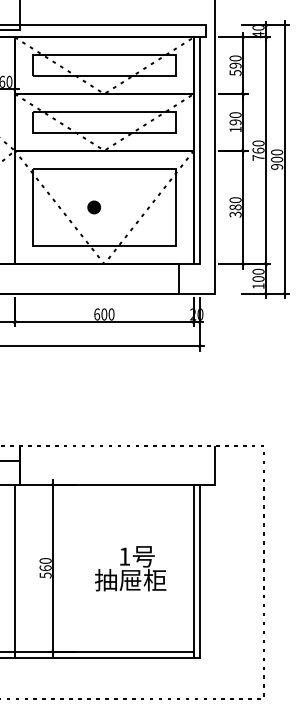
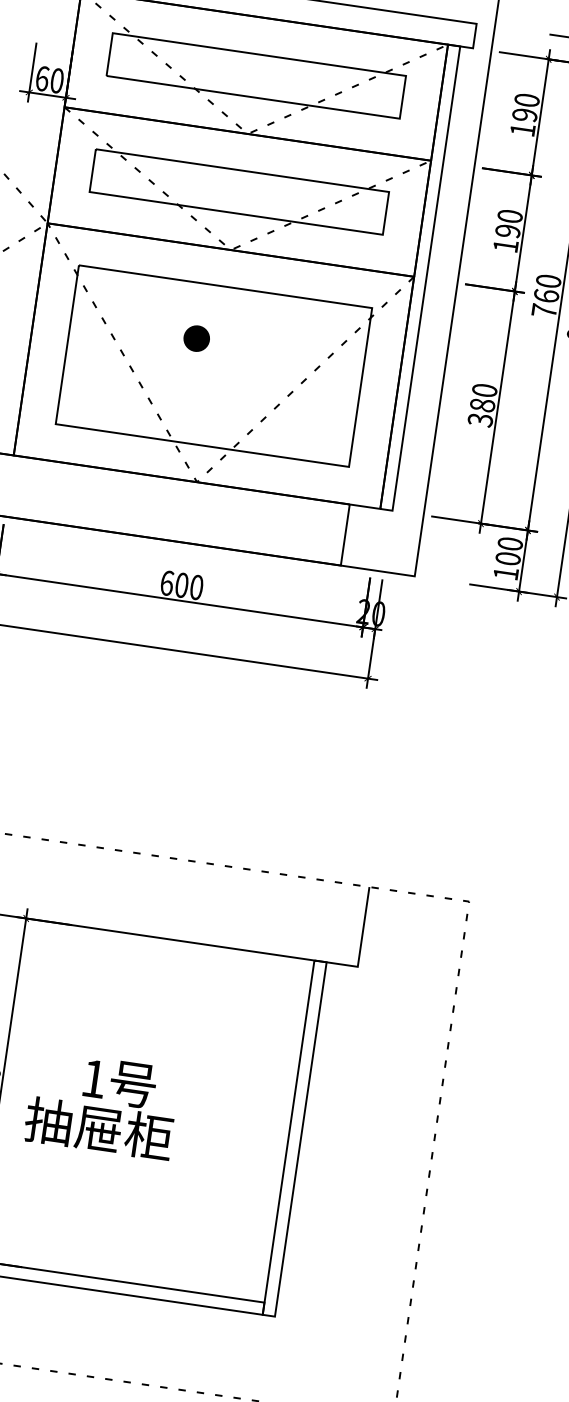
text: (235, 72) -> (522, 129), 590 -> 190
part: (94, 207) -> (197, 338), moved
text: (130, 568) -> (102, 1104), moved

